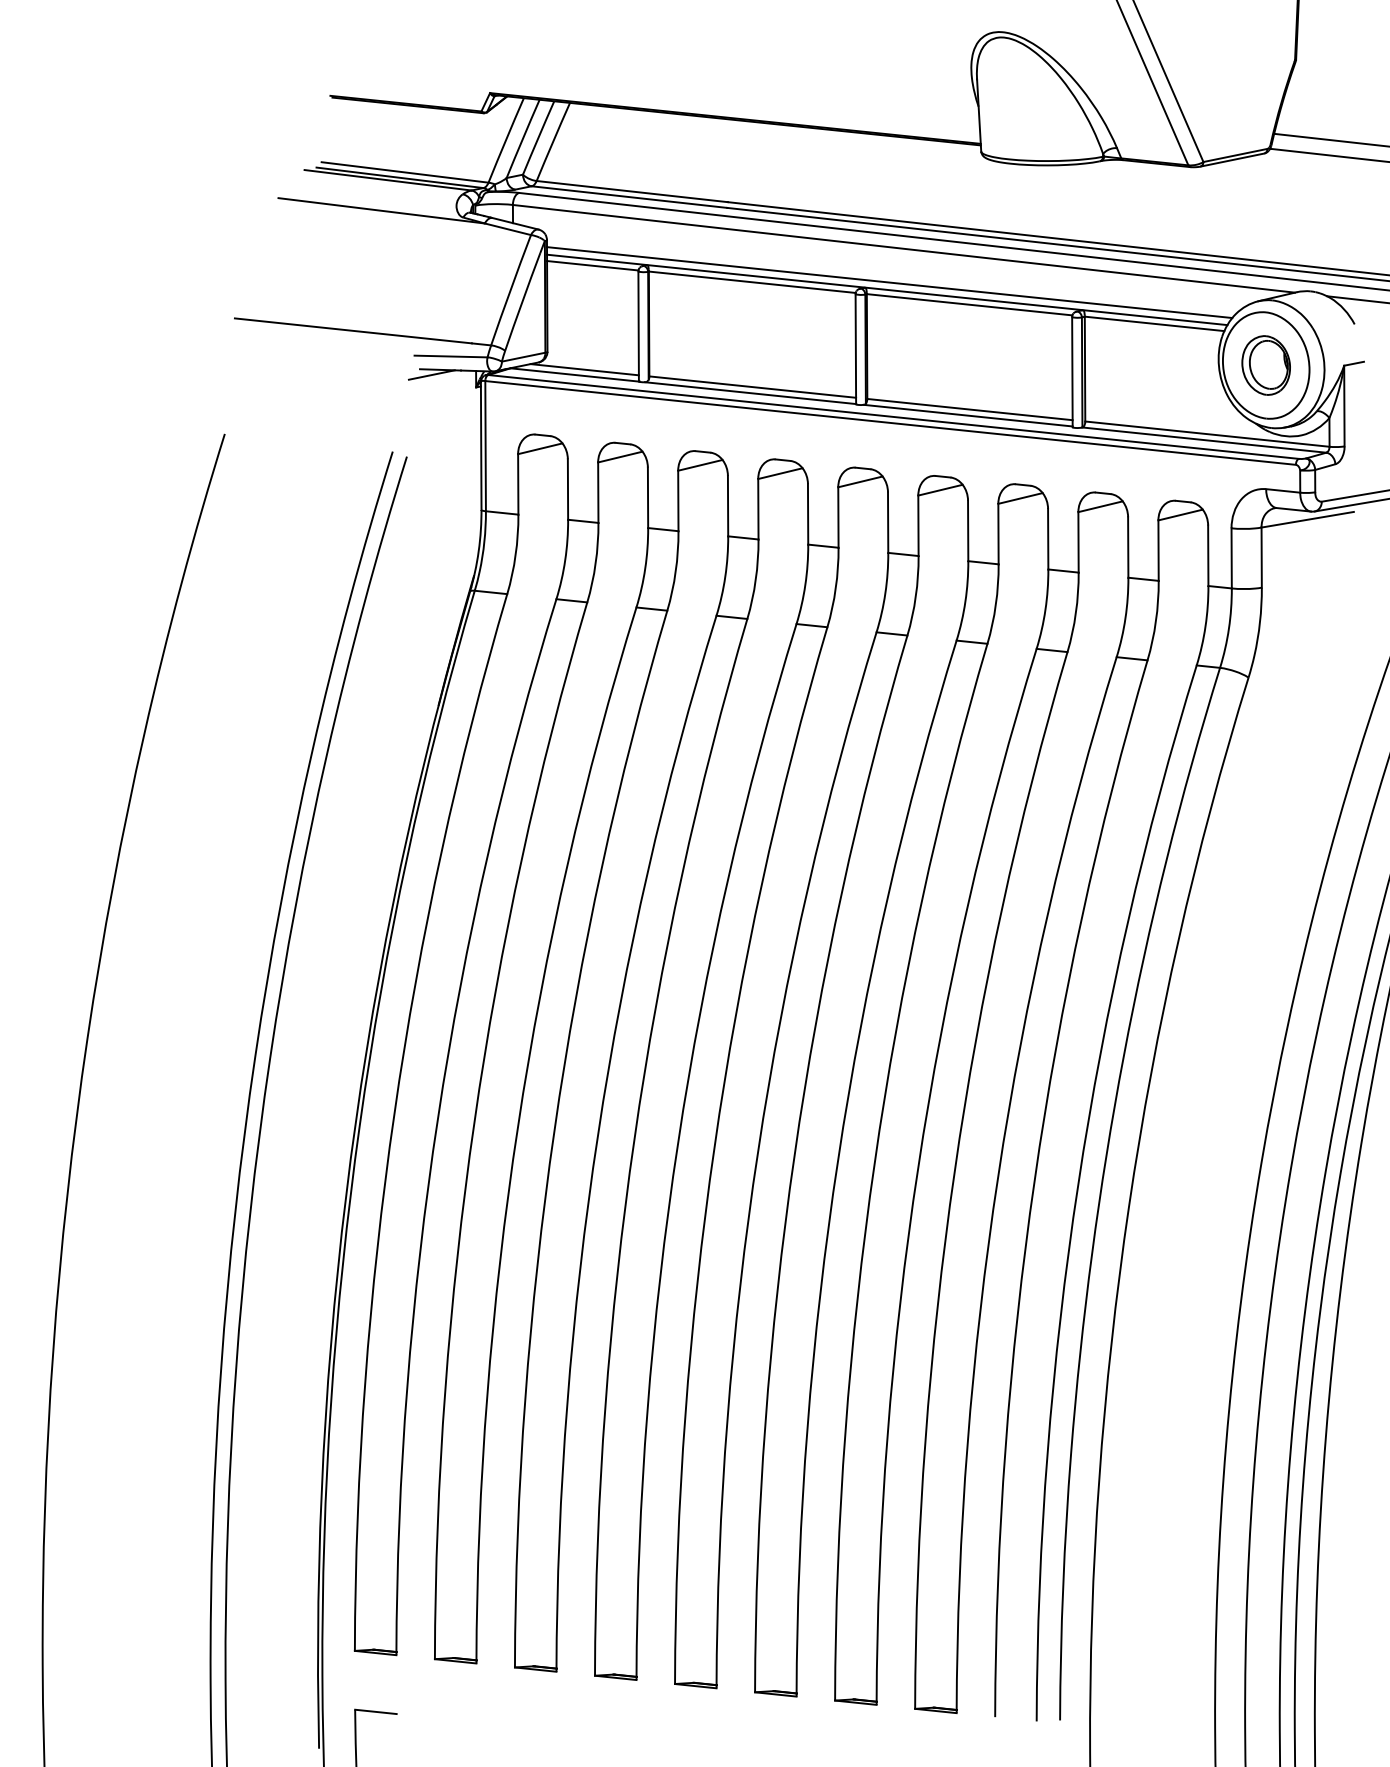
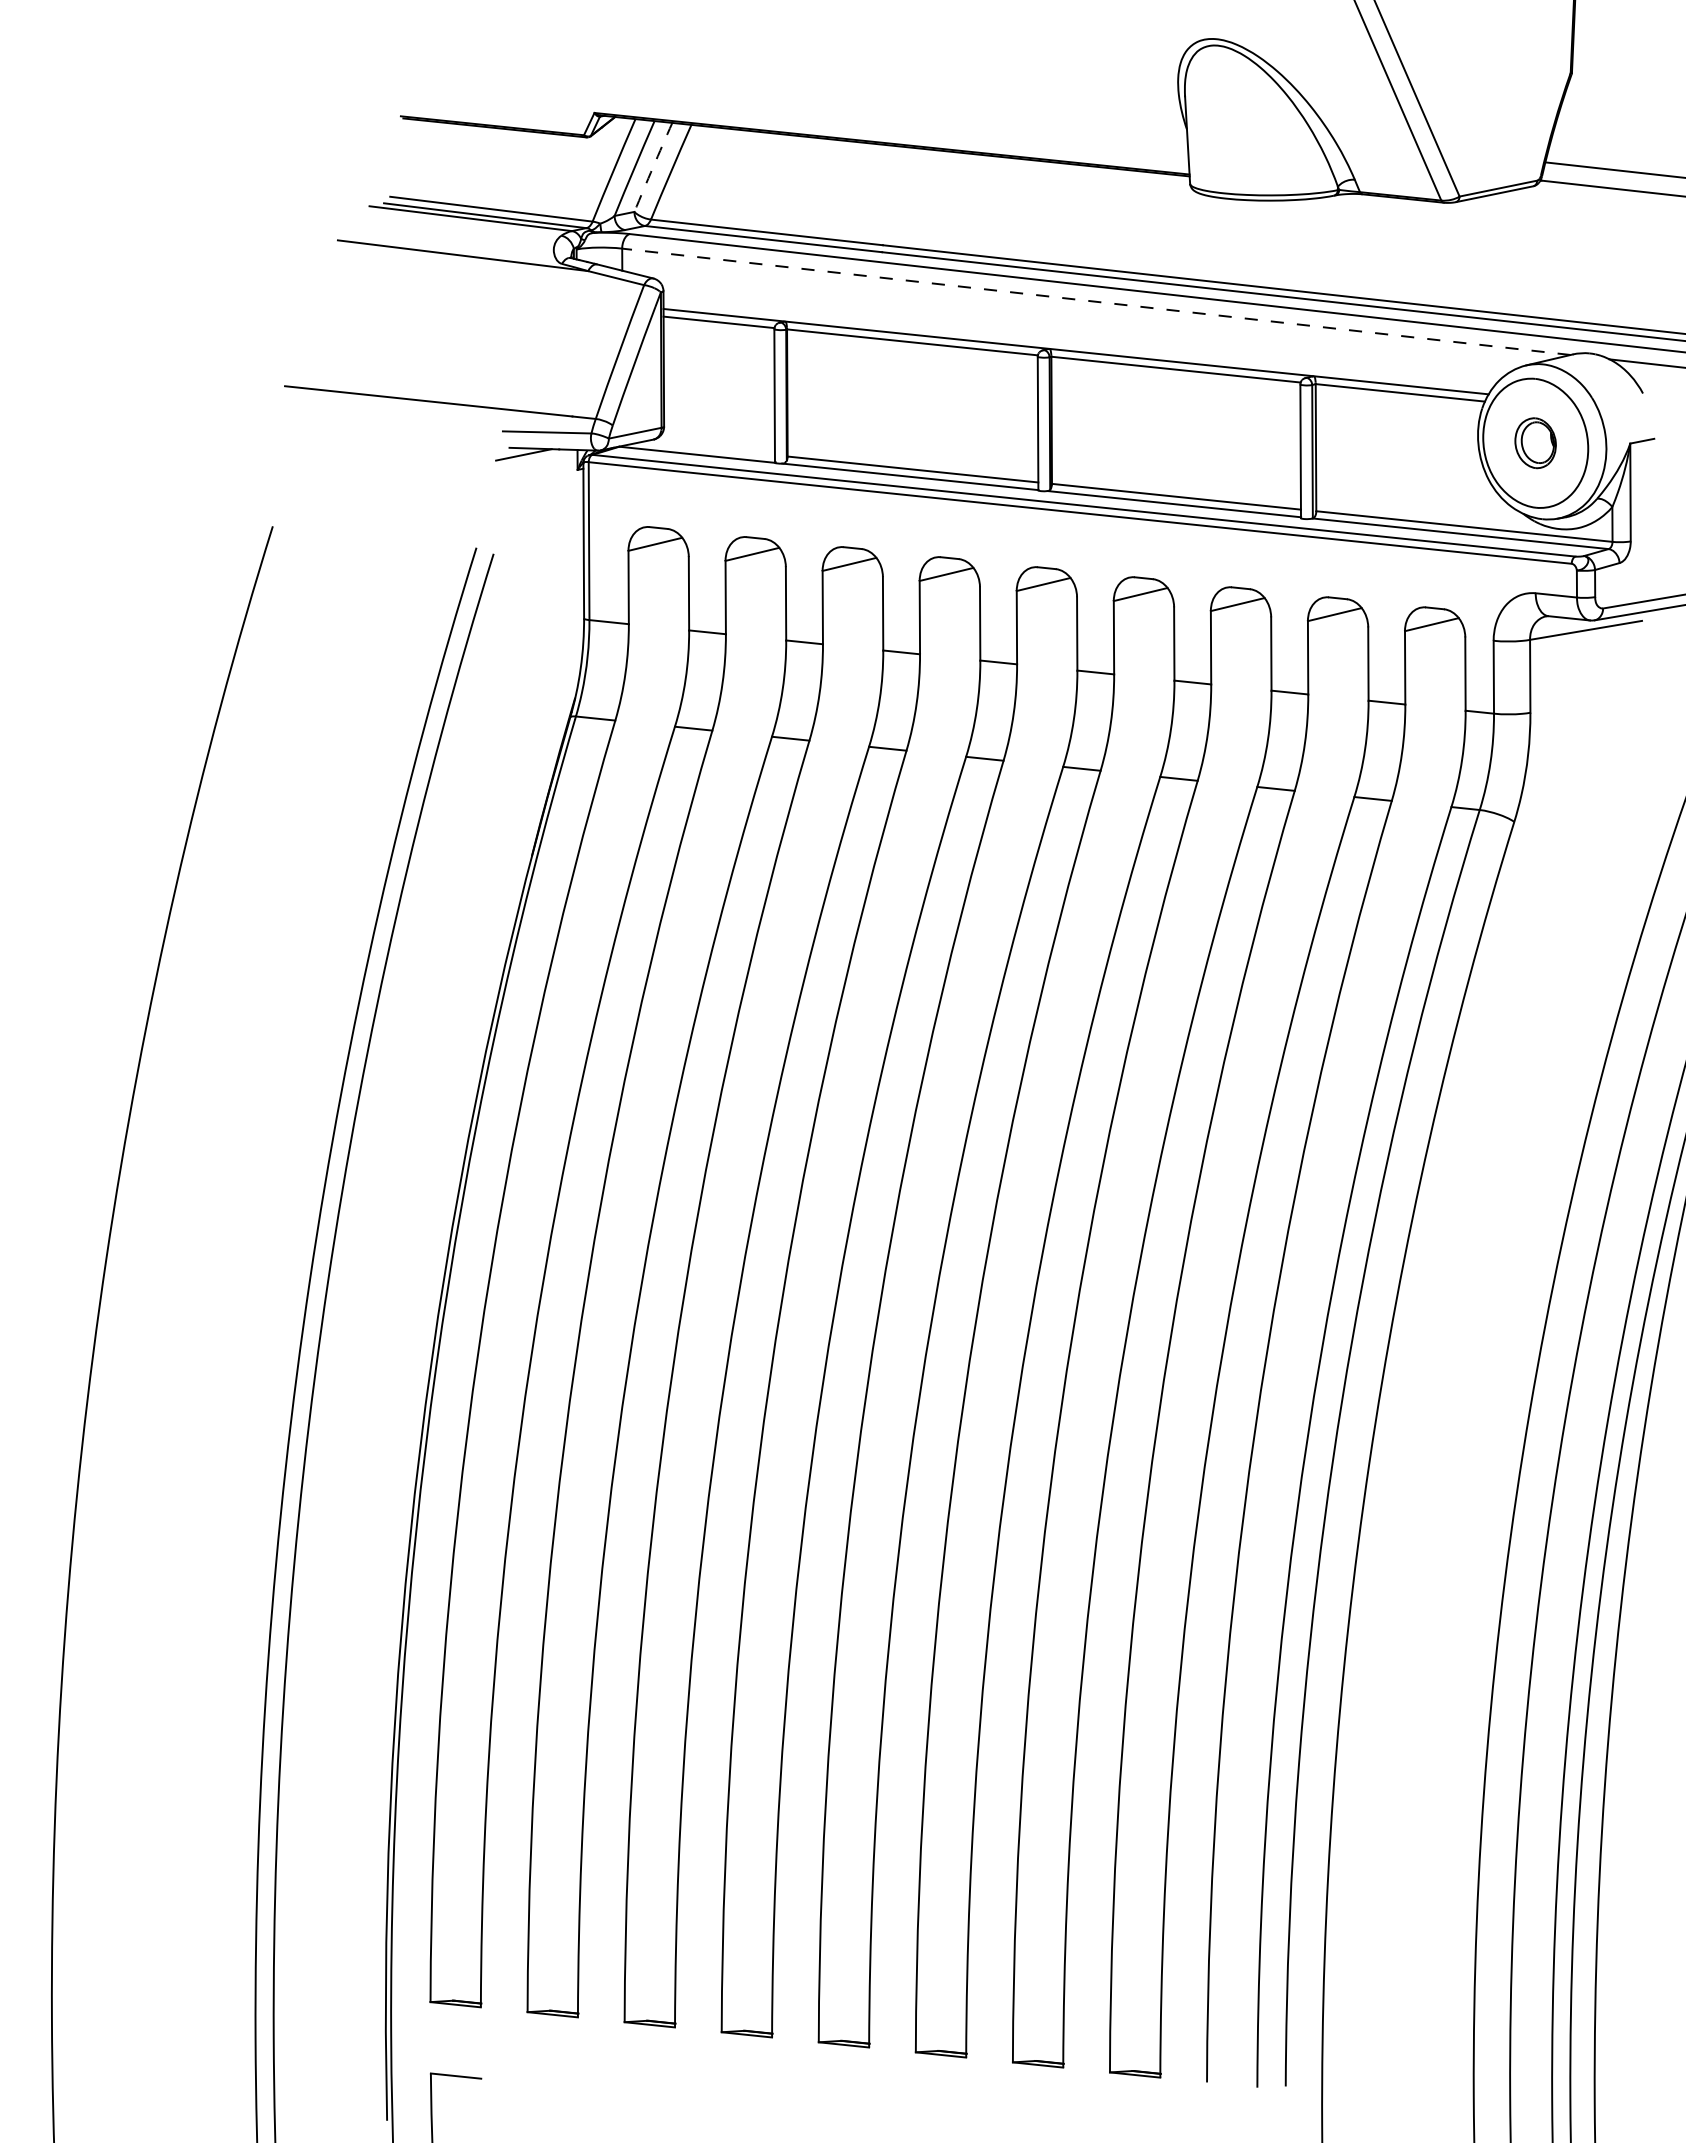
arc: (538, 138) -> (653, 167), solid -> dashed
line: (903, 248) -> (1095, 301), solid -> dashed
line: (889, 282) -> (1078, 342), removed
part: (1266, 364) -> (1535, 442), size x0.7
line: (584, 369) -> (708, 448), removed

